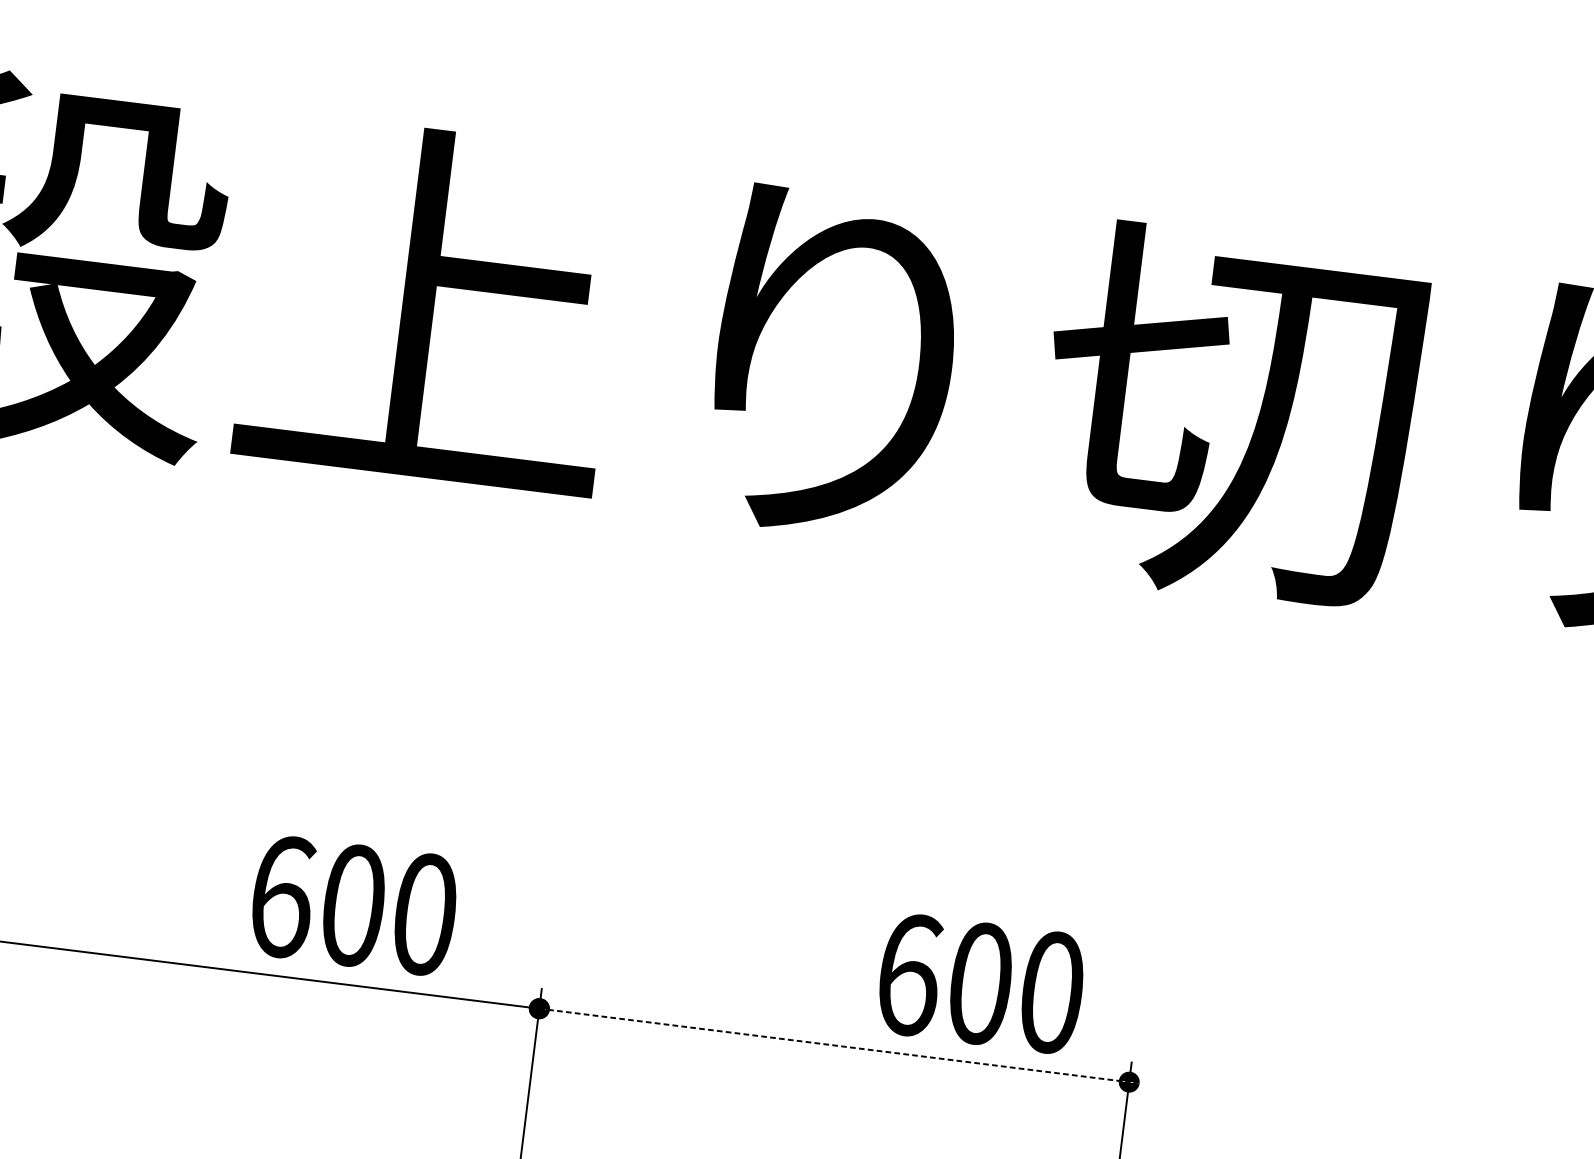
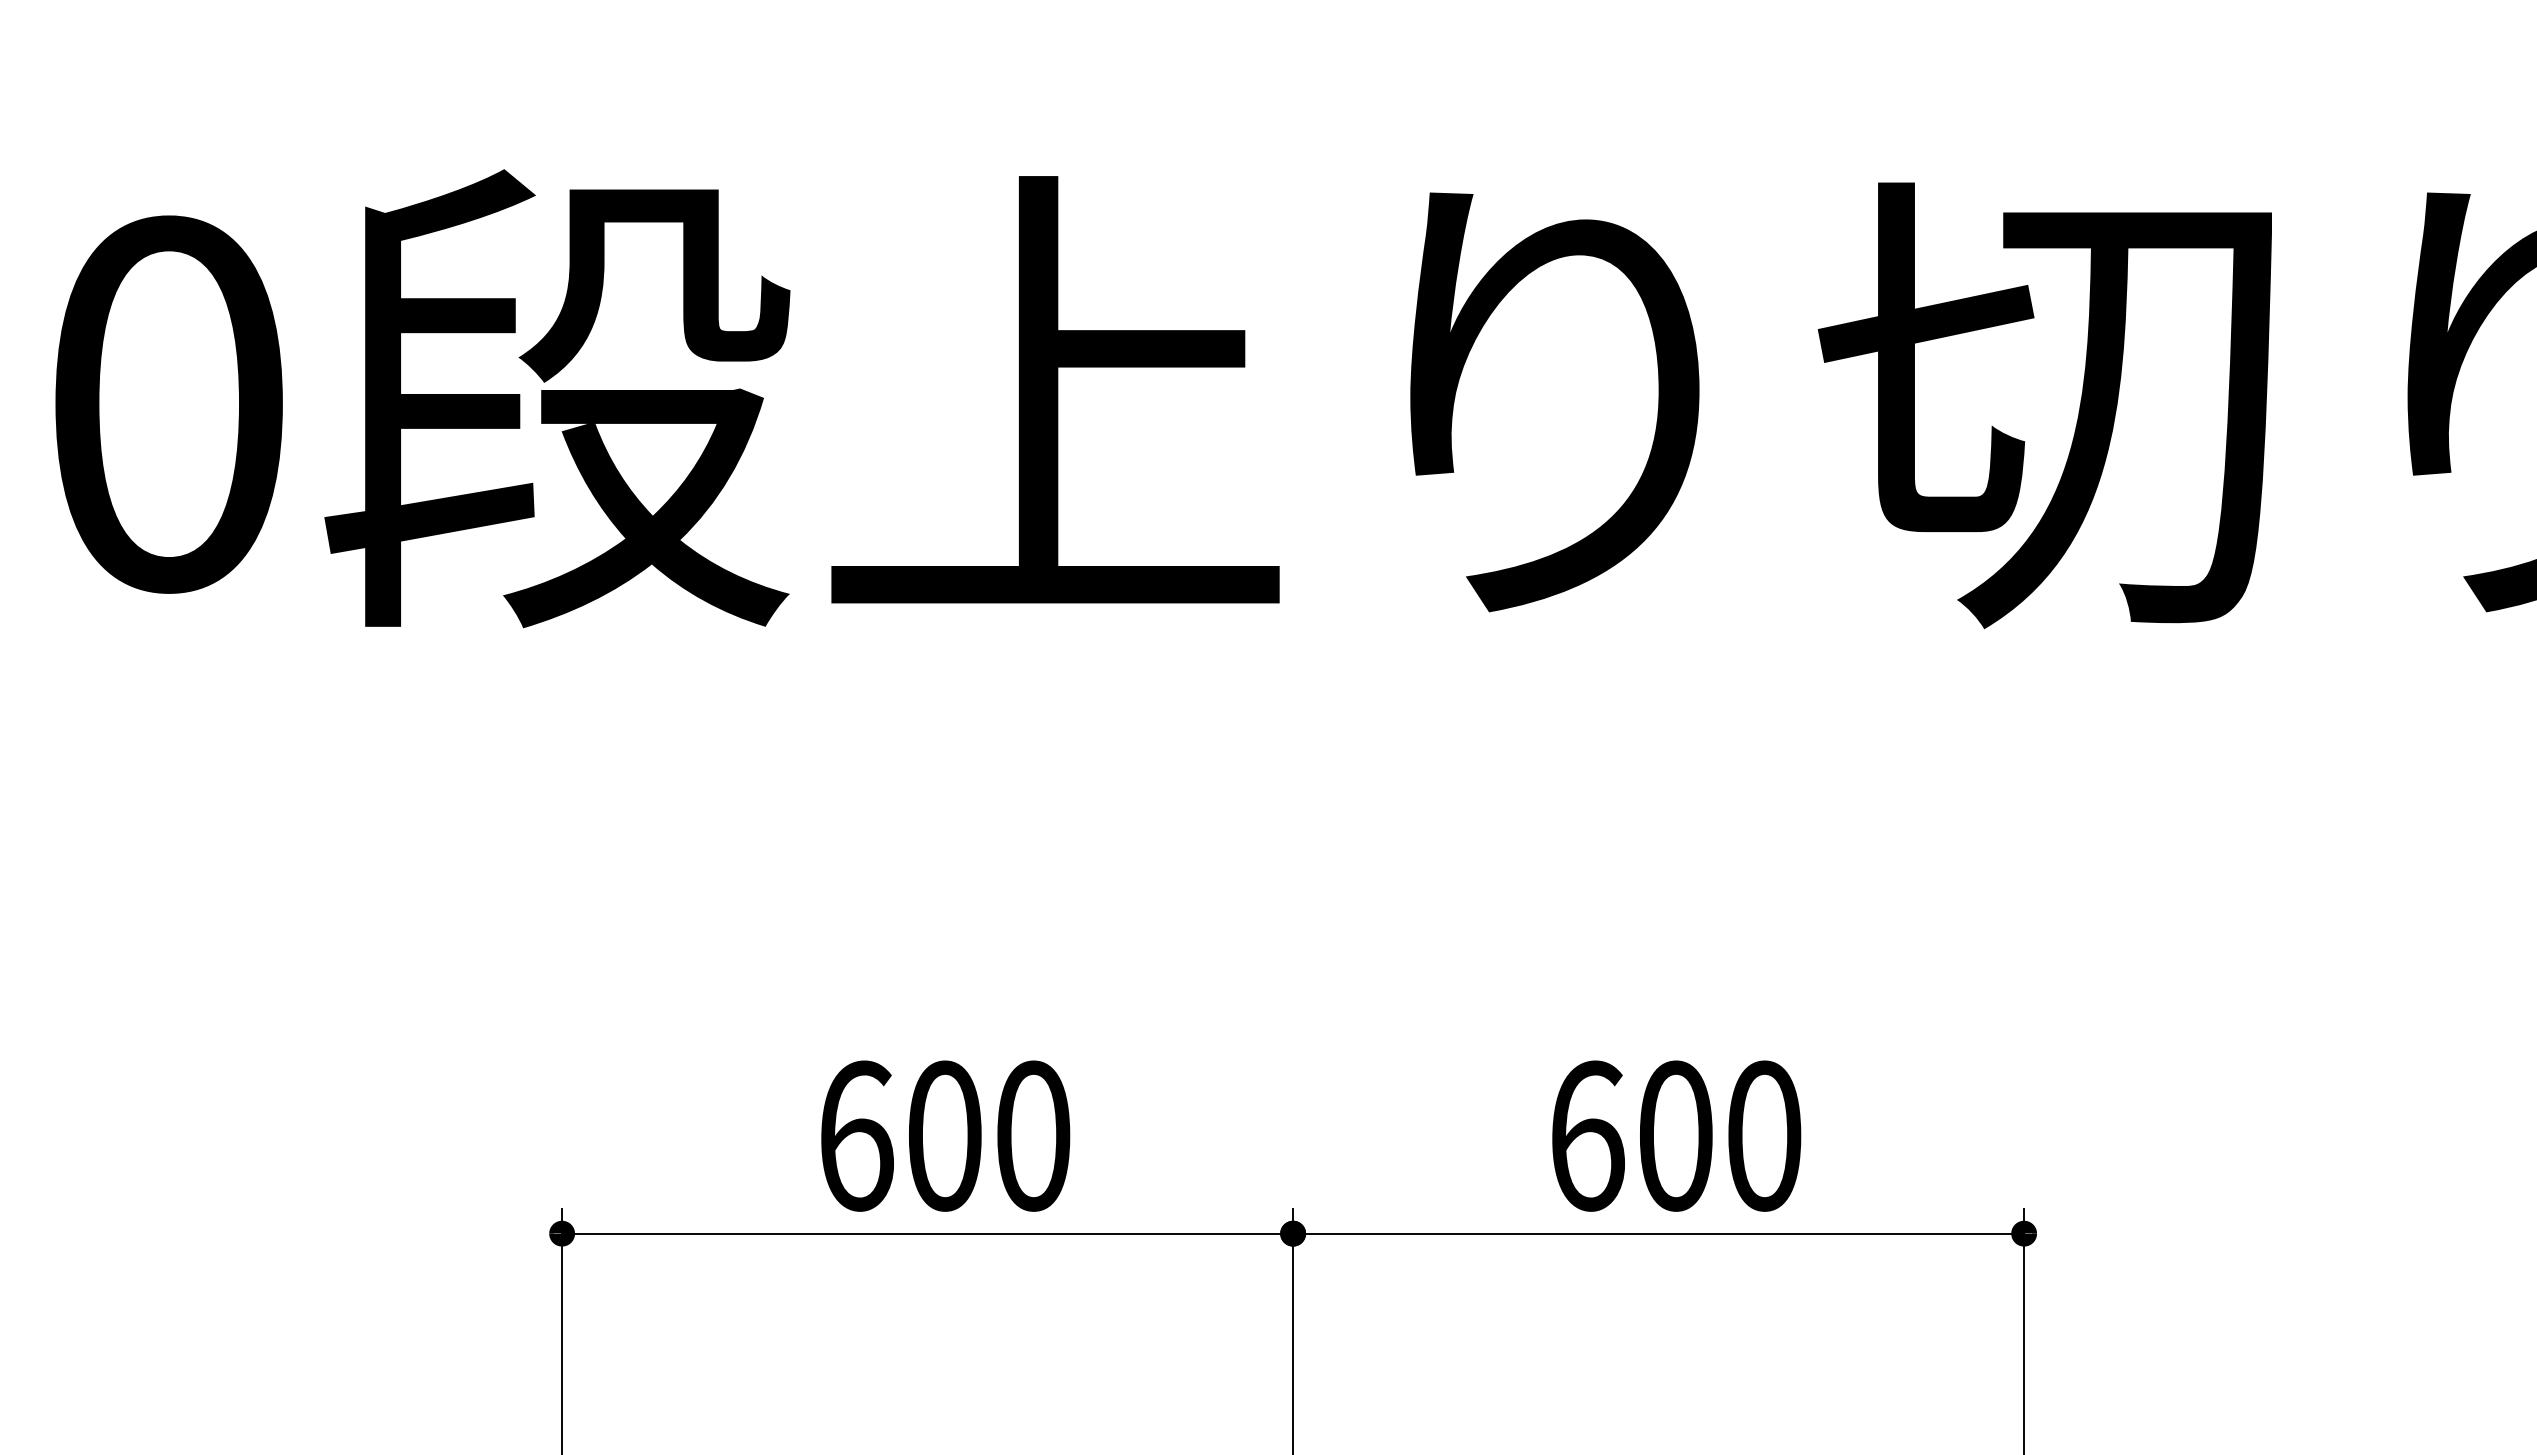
text: (354, 905) -> (945, 1135), moved
text: (981, 983) -> (1676, 1135), moved
line: (834, 1045) -> (1658, 1233), dashed -> solid

